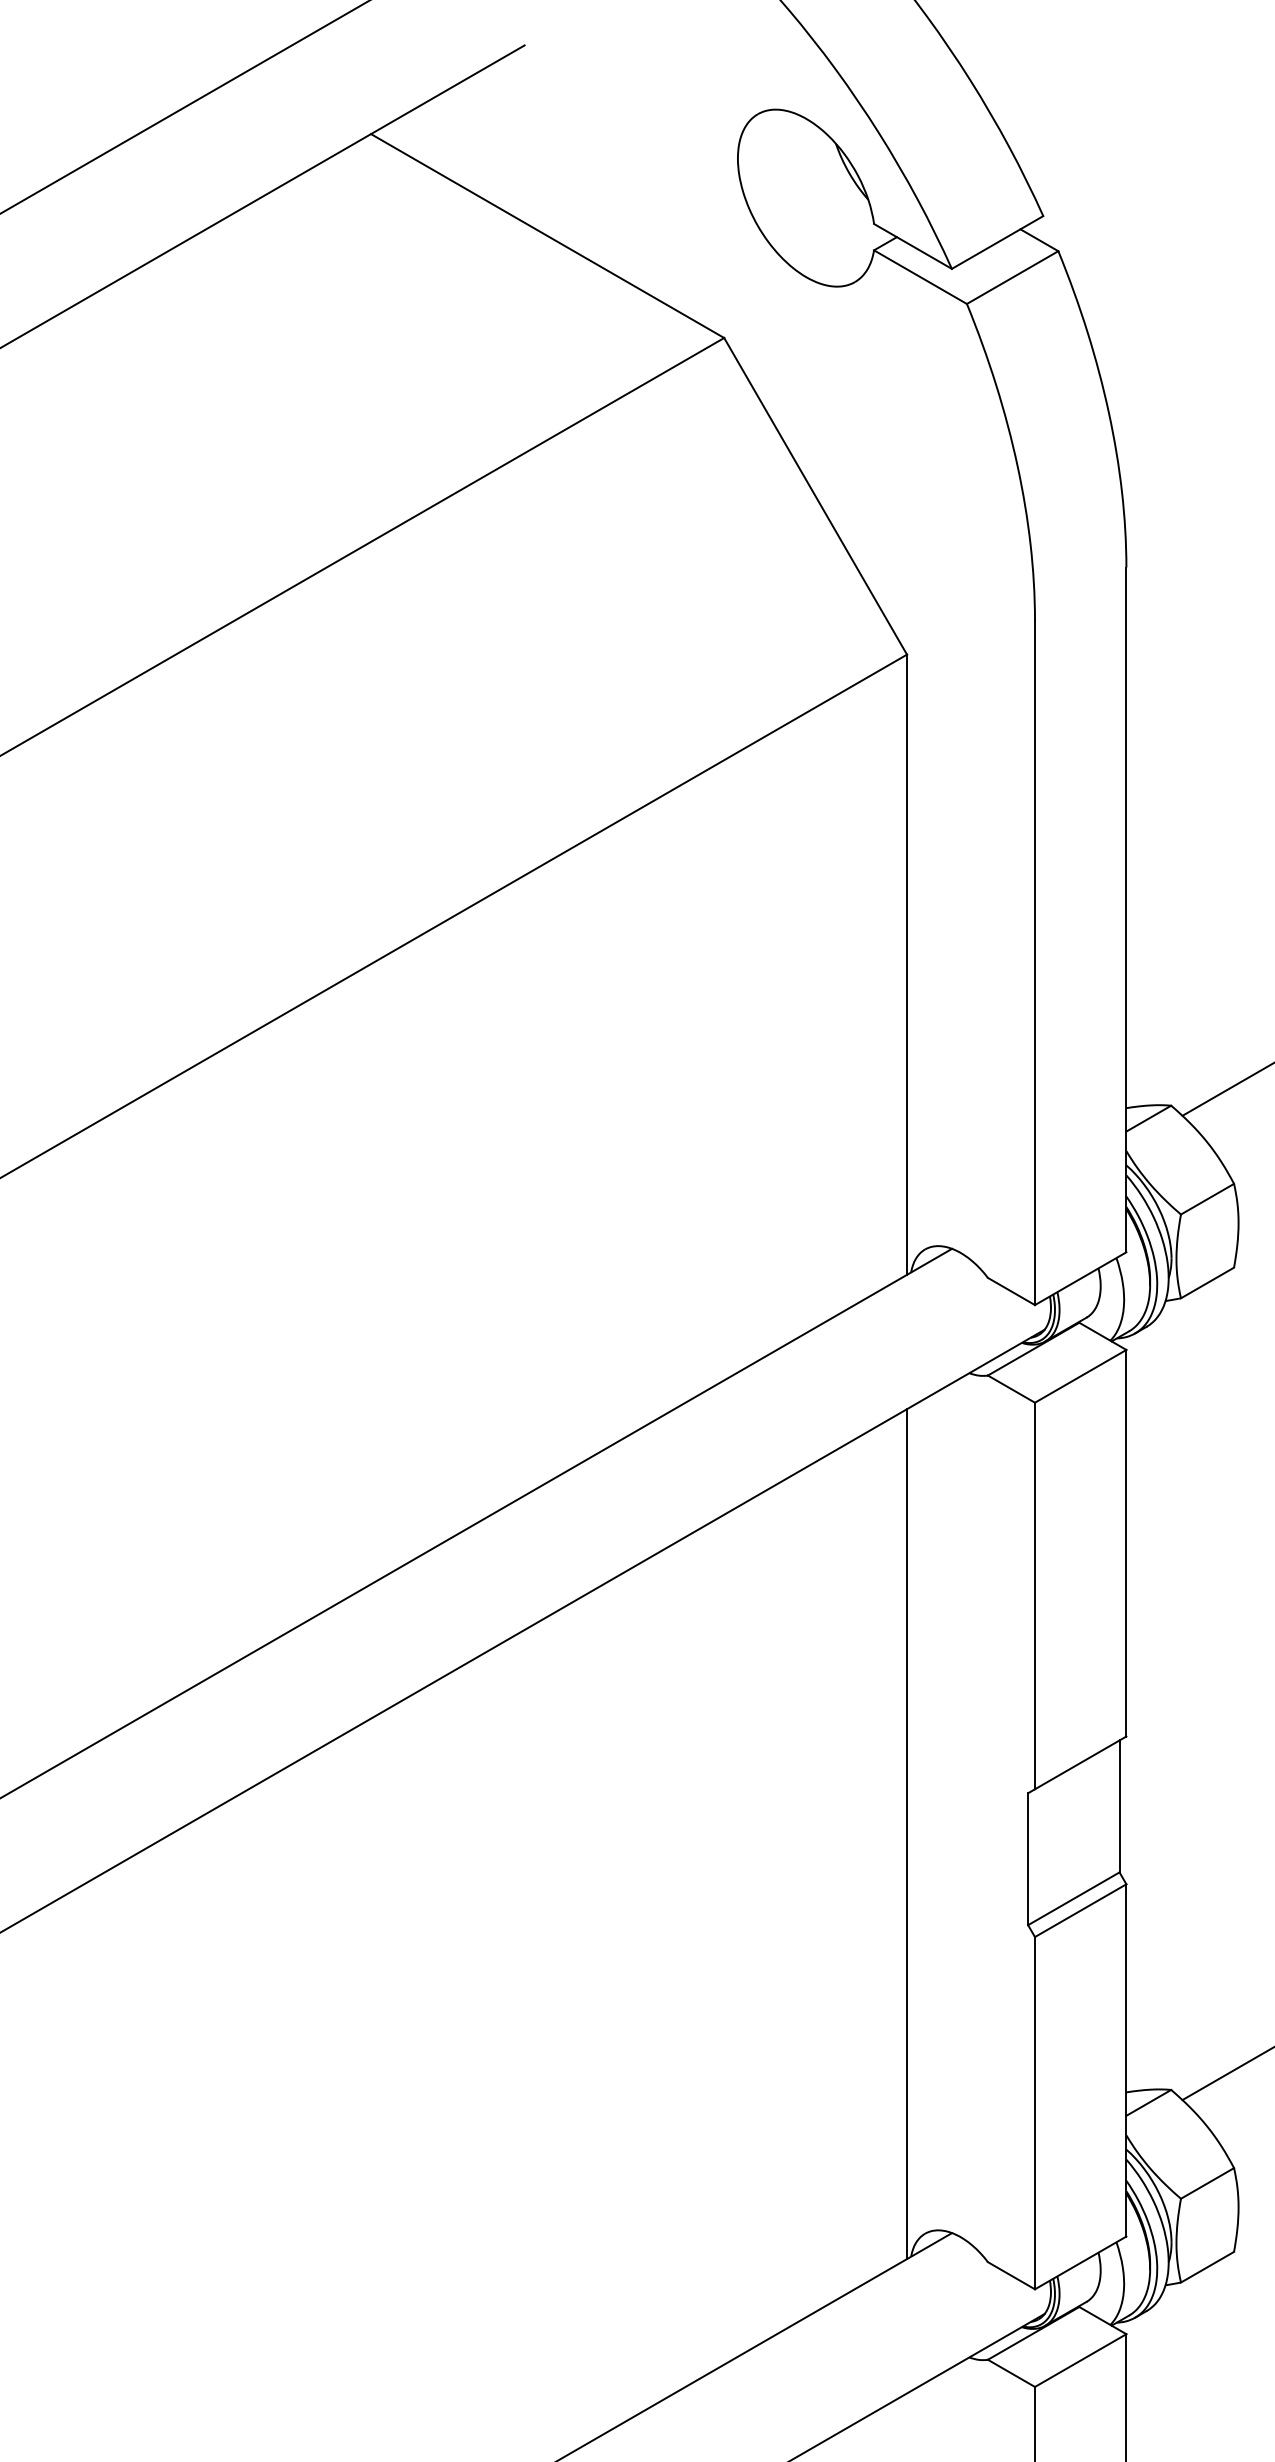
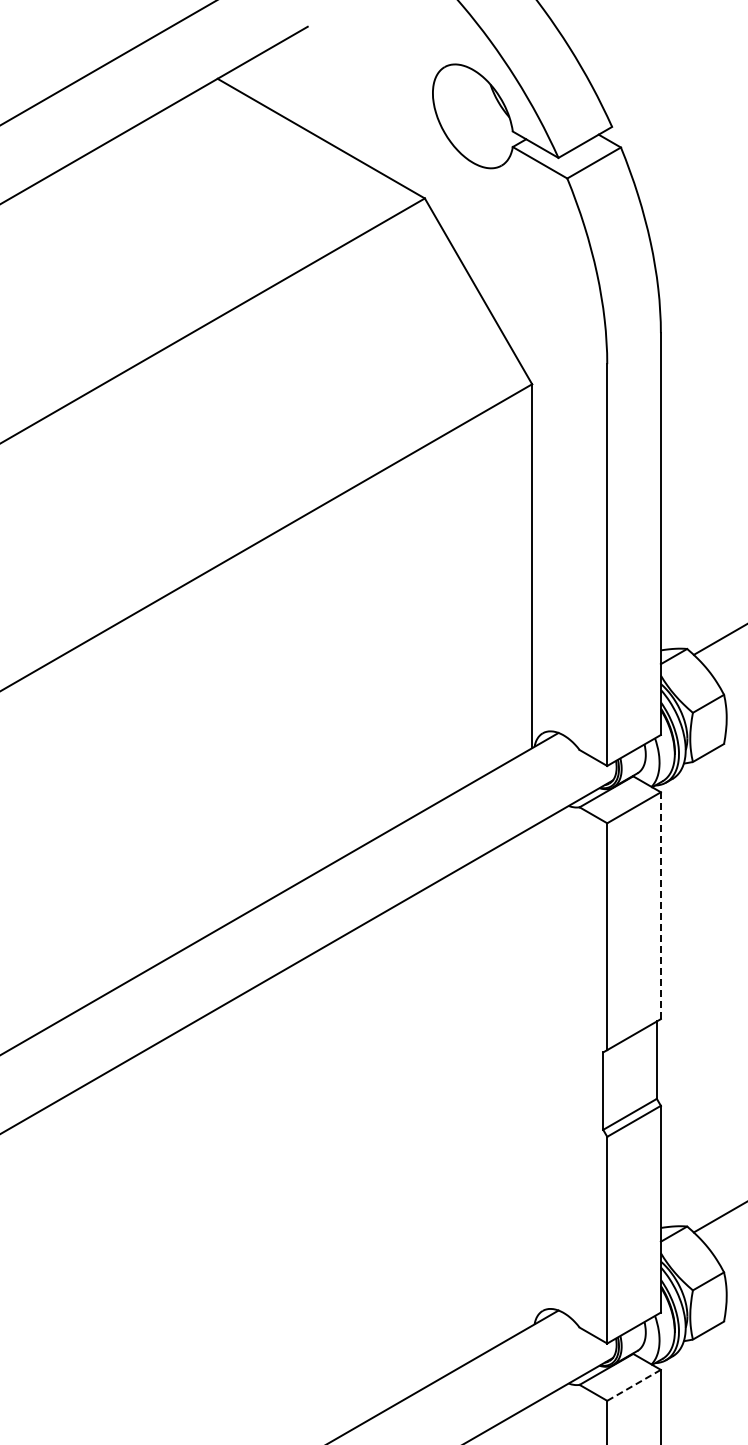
line: (1125, 1542) -> (660, 905), solid -> dashed
line: (907, 1834) -> (532, 1076), removed
line: (1081, 2360) -> (634, 1385), solid -> dashed

